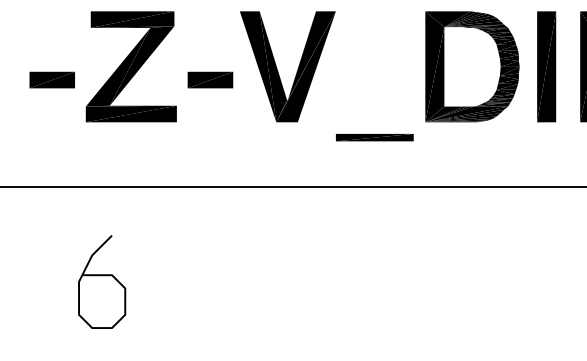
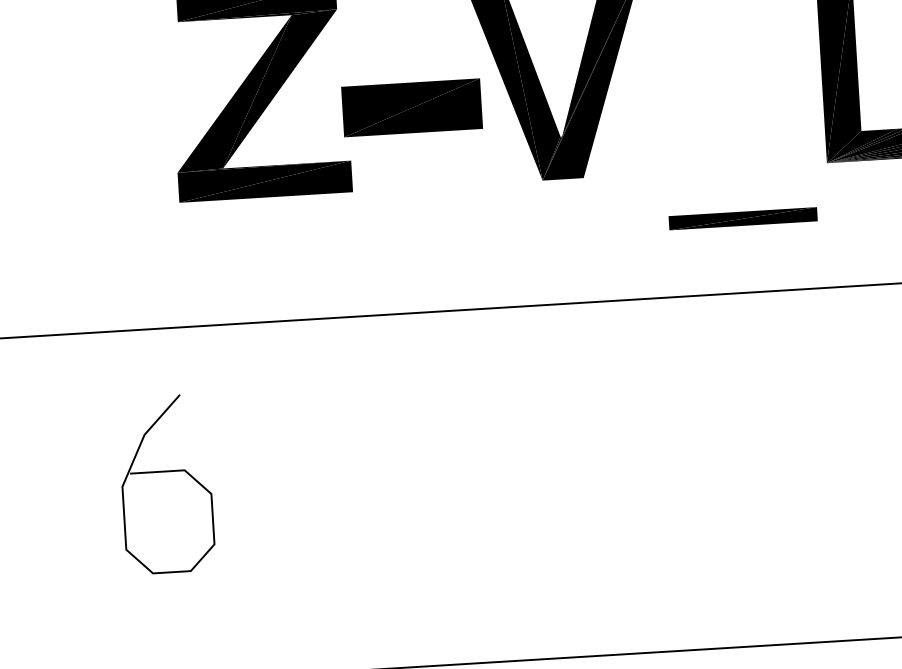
part: (51, 79) -> (108, 125), removed
part: (210, 79) -> (412, 106), size x1.6
part: (374, 137) -> (742, 218), moved
curve: (102, 276) -> (166, 473), moved

